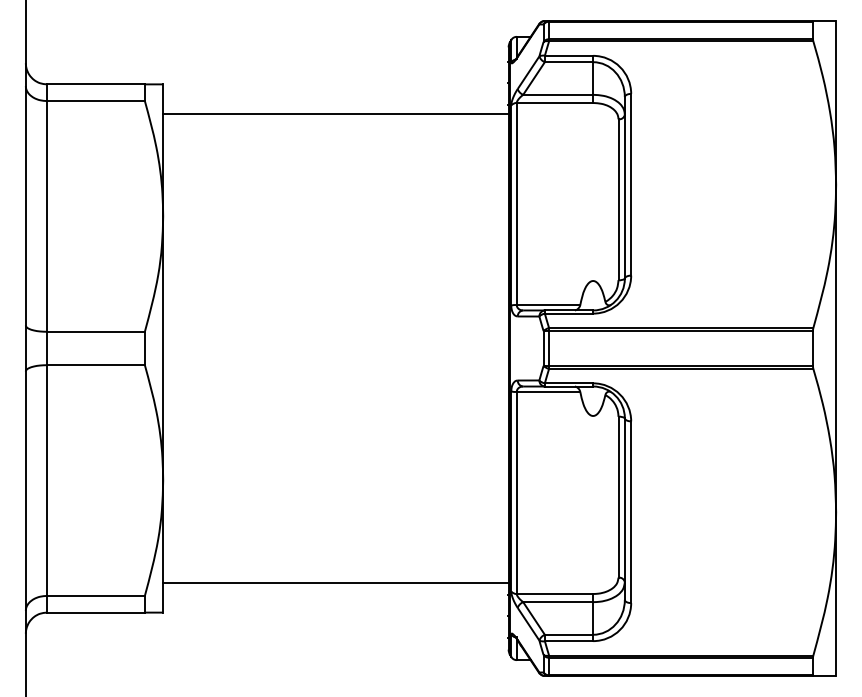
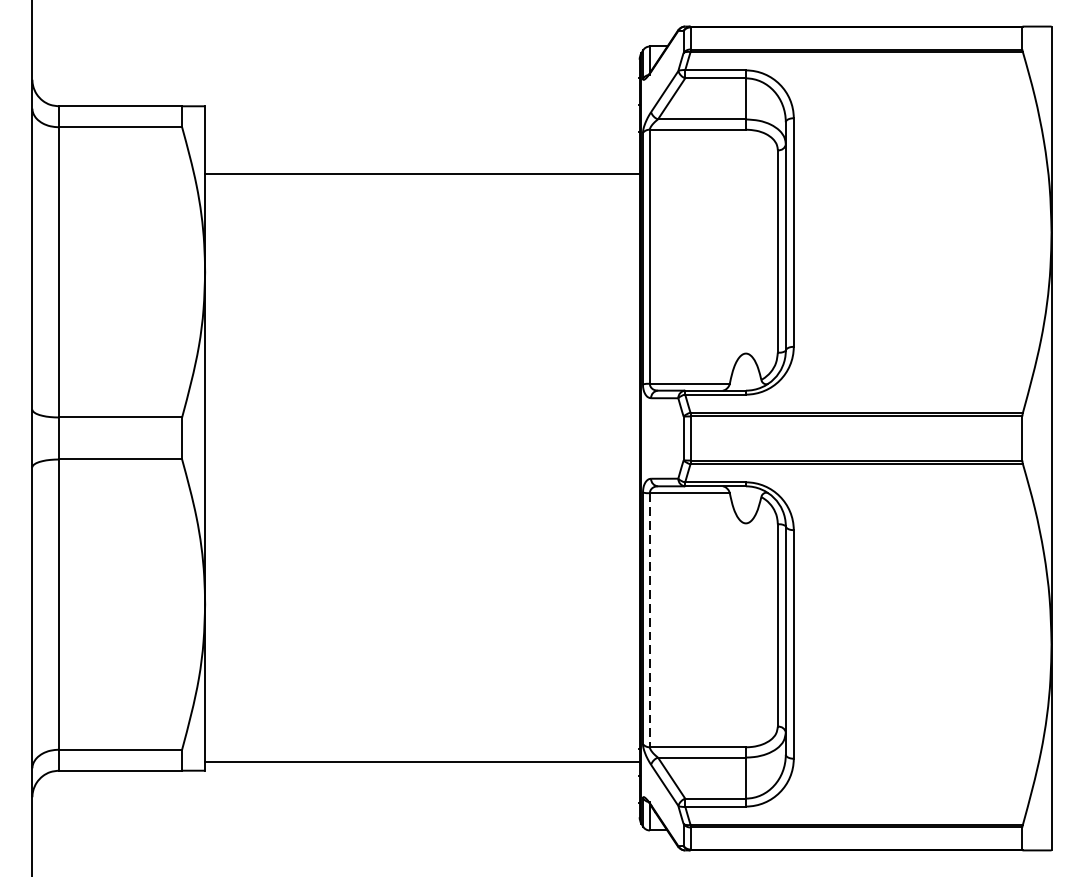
line: (335, 113) -> (421, 173), moved
line: (516, 493) -> (649, 620), solid -> dashed
line: (335, 583) -> (421, 763), moved

